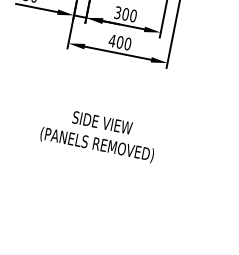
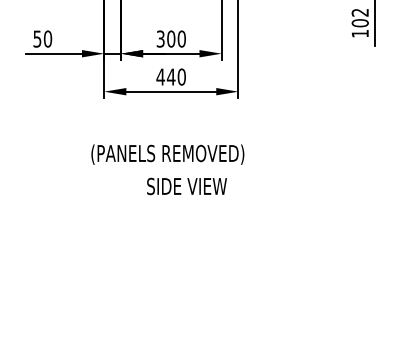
text: (119, 41) -> (170, 76), 400 -> 440
text: (102, 122) -> (186, 186), moved
text: (96, 144) -> (167, 154), moved

